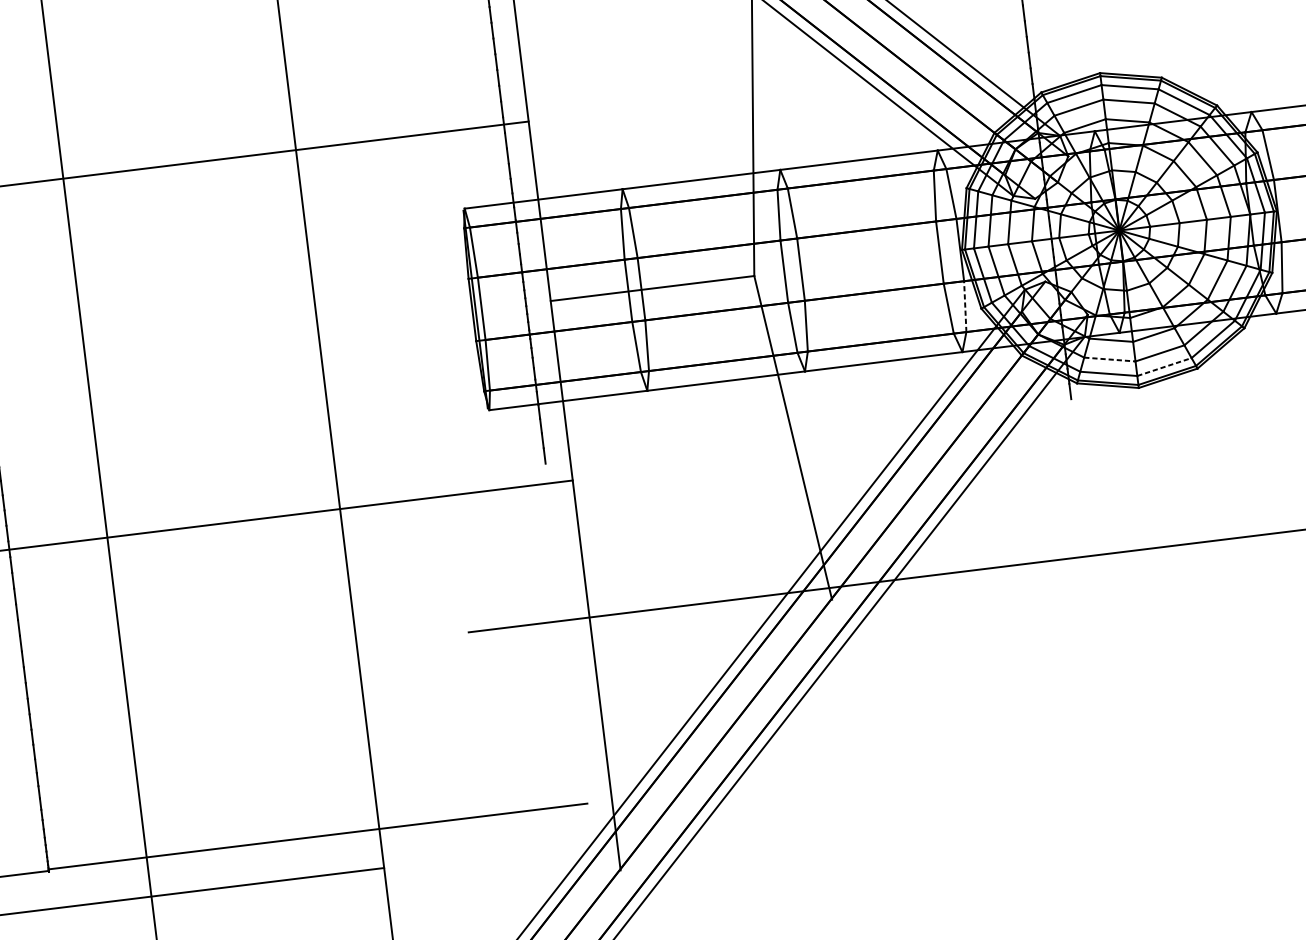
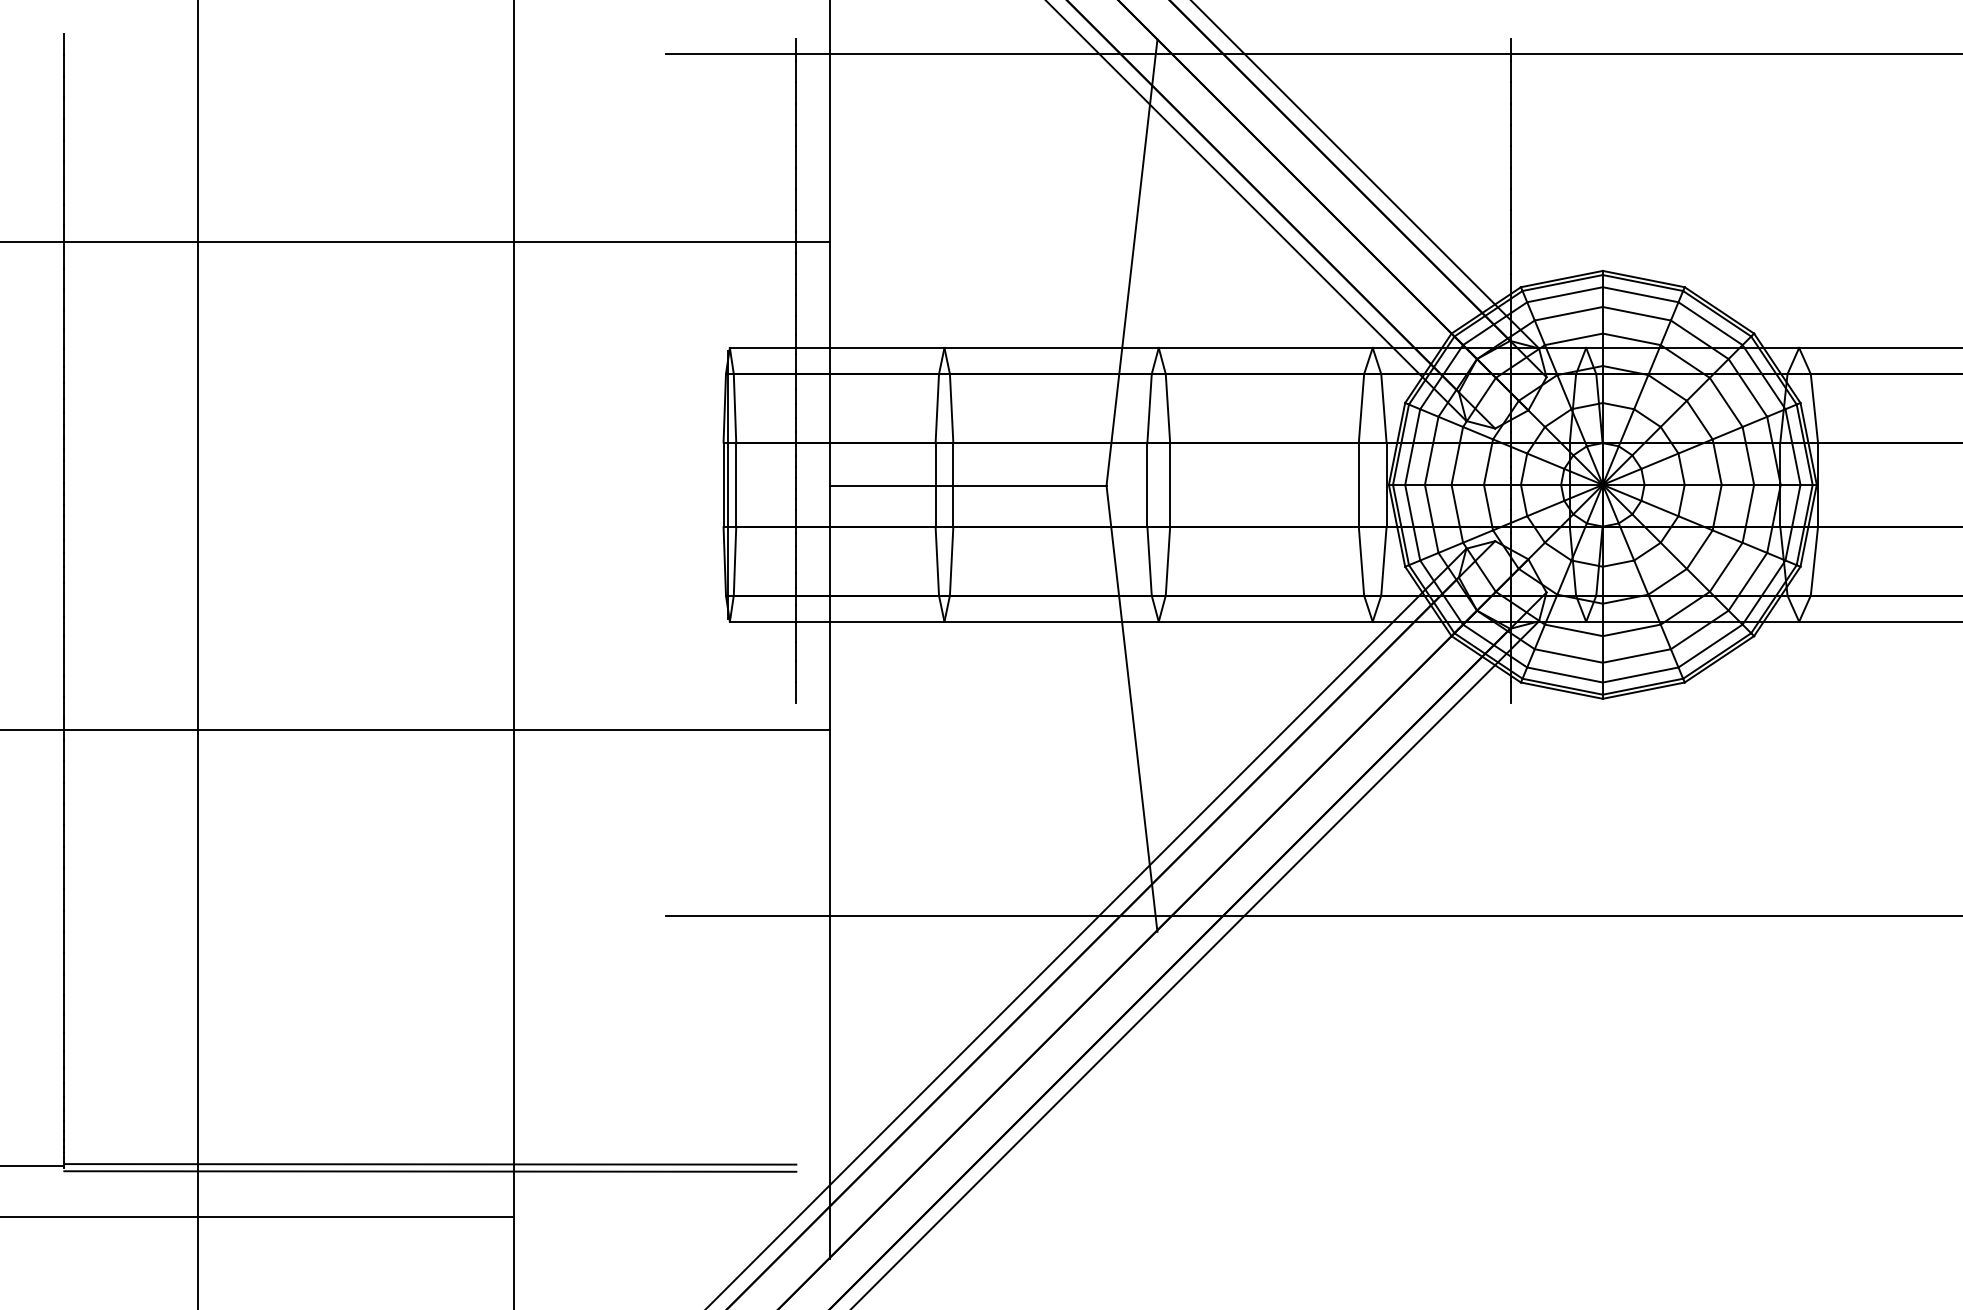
line: (964, 306) -> (1383, 560), dashed -> solid
line: (1109, 359) -> (1568, 655), dashed -> solid
line: (1164, 367) -> (1640, 675), dashed -> solid
line: (318, 841) -> (430, 1171), added

